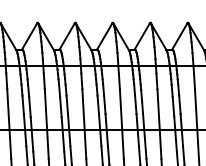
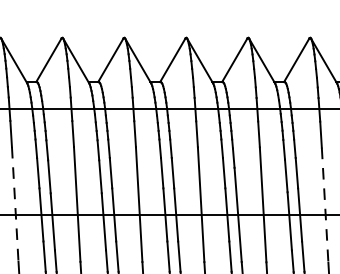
line: (9, 123) -> (15, 203), solid -> dashed
line: (196, 124) -> (324, 205), solid -> dashed

